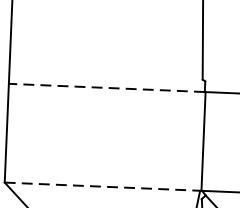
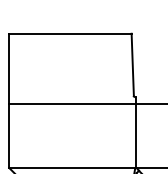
line: (105, 88) -> (71, 104), dashed -> solid
line: (104, 186) -> (73, 167), dashed -> solid

